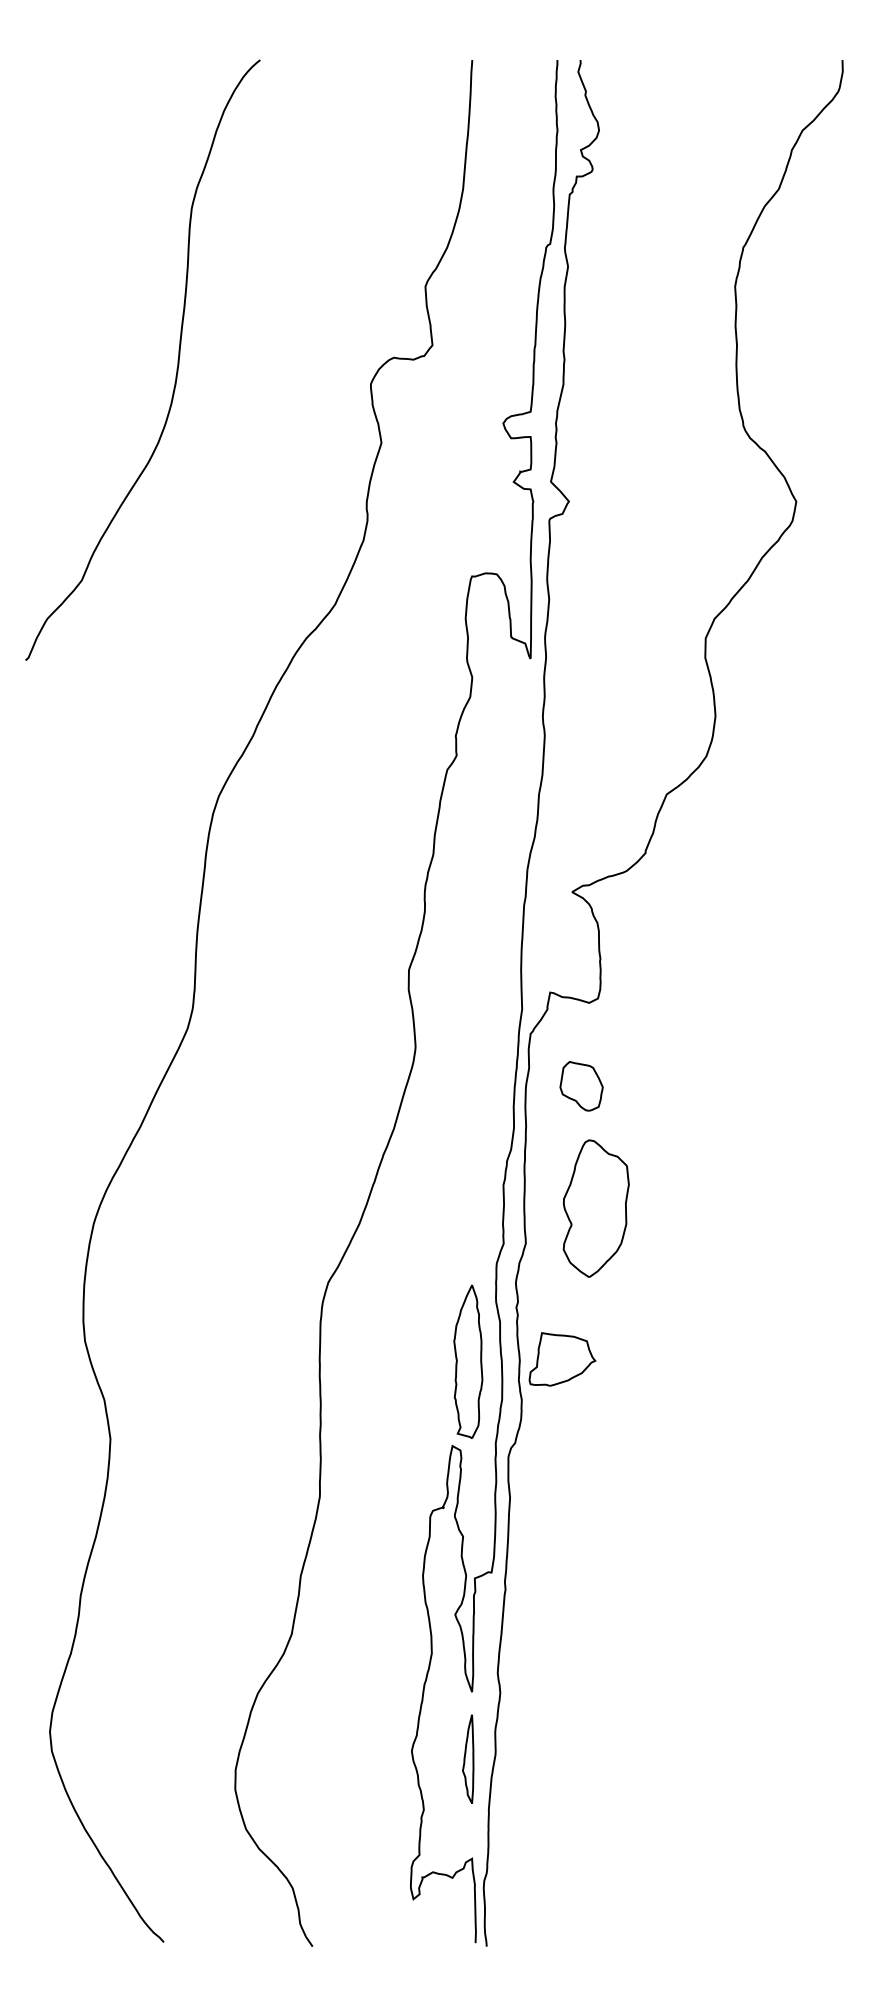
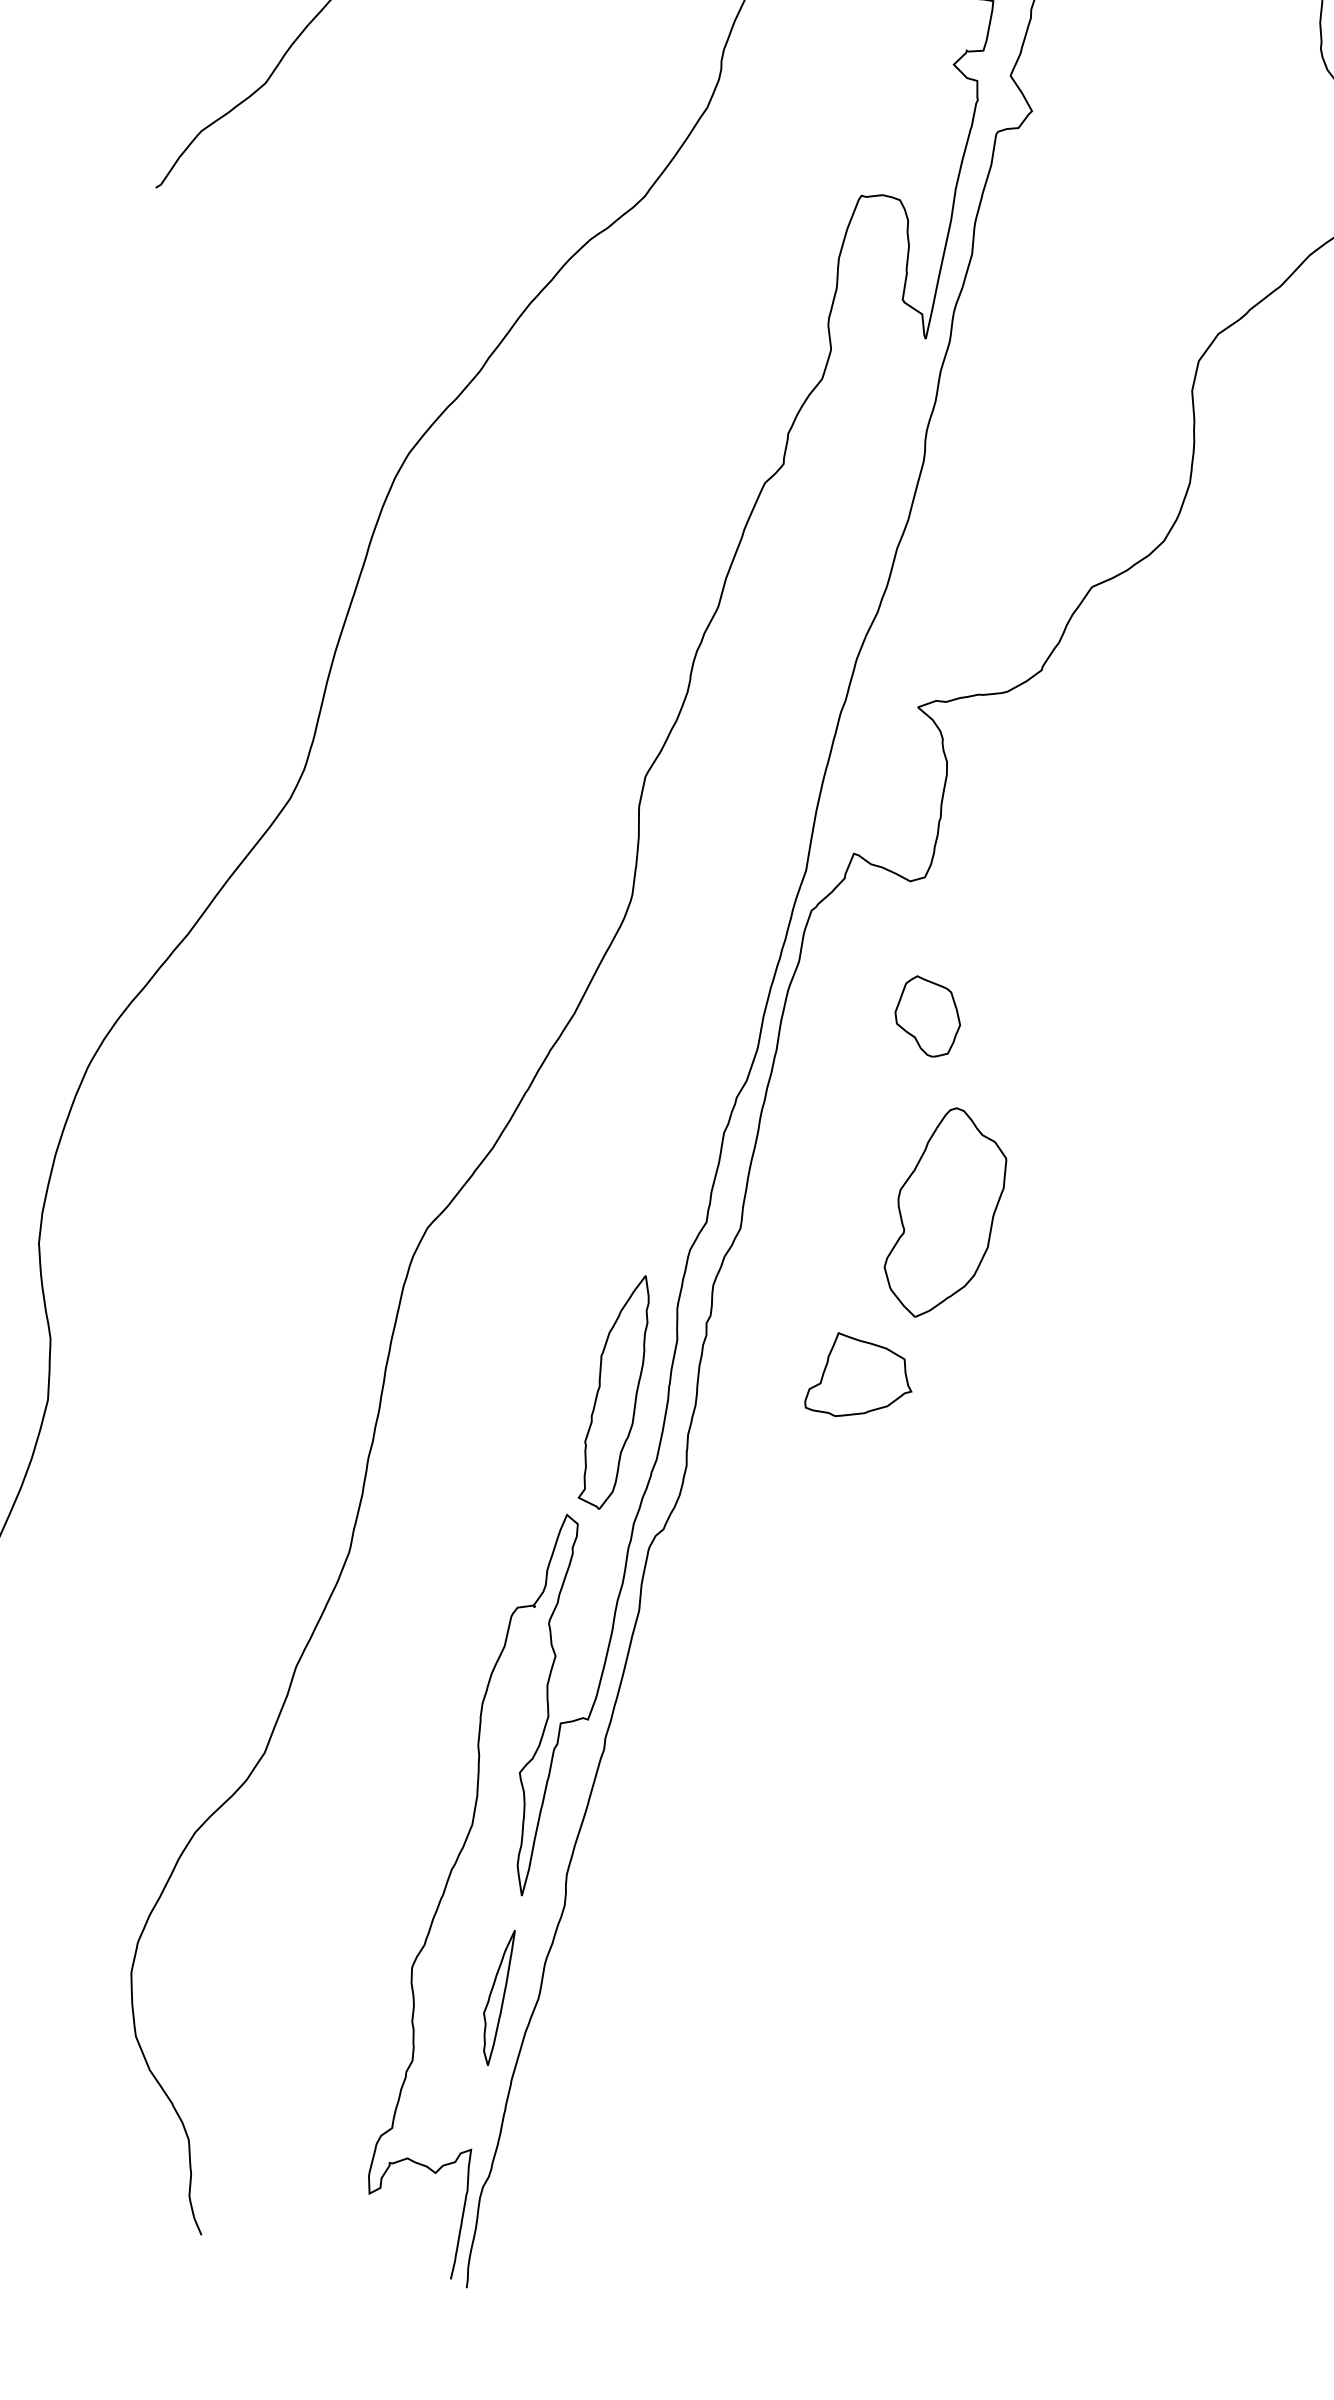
part: (581, 1086) -> (927, 1017), moved
part: (595, 1208) -> (945, 1214), moved
part: (562, 1359) -> (861, 1379), moved

